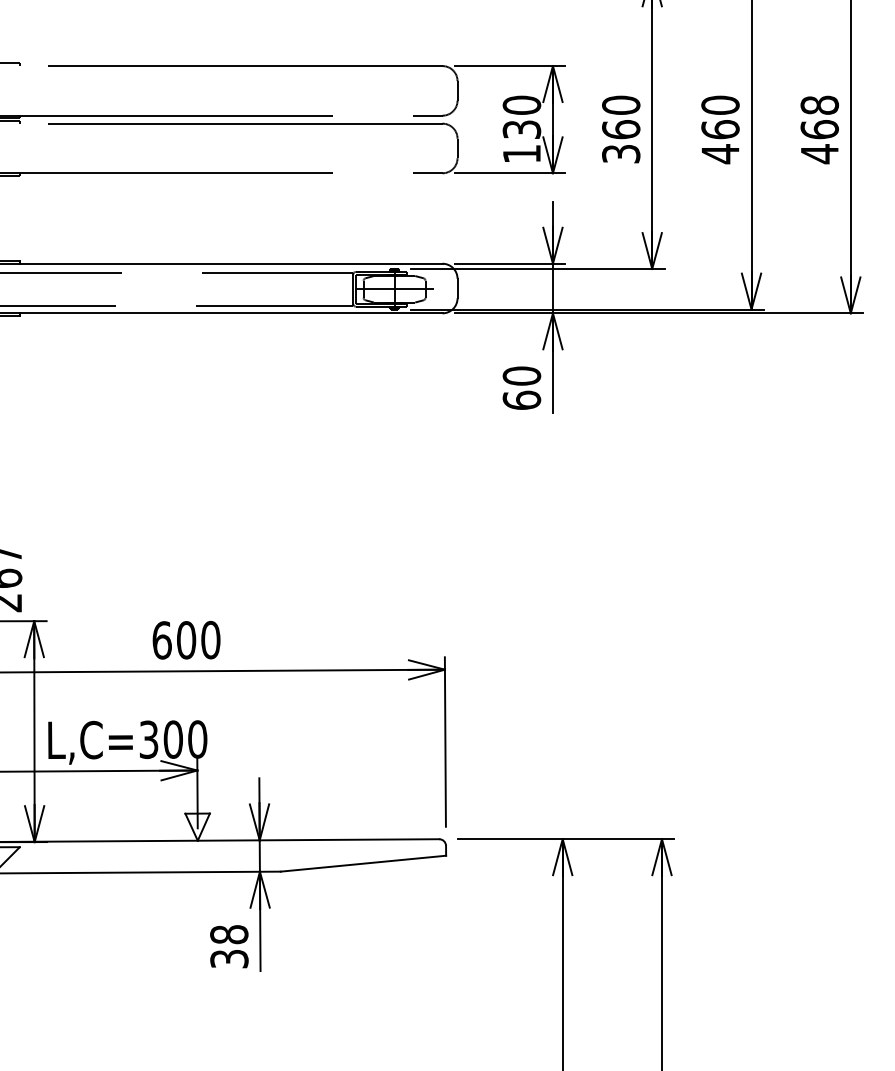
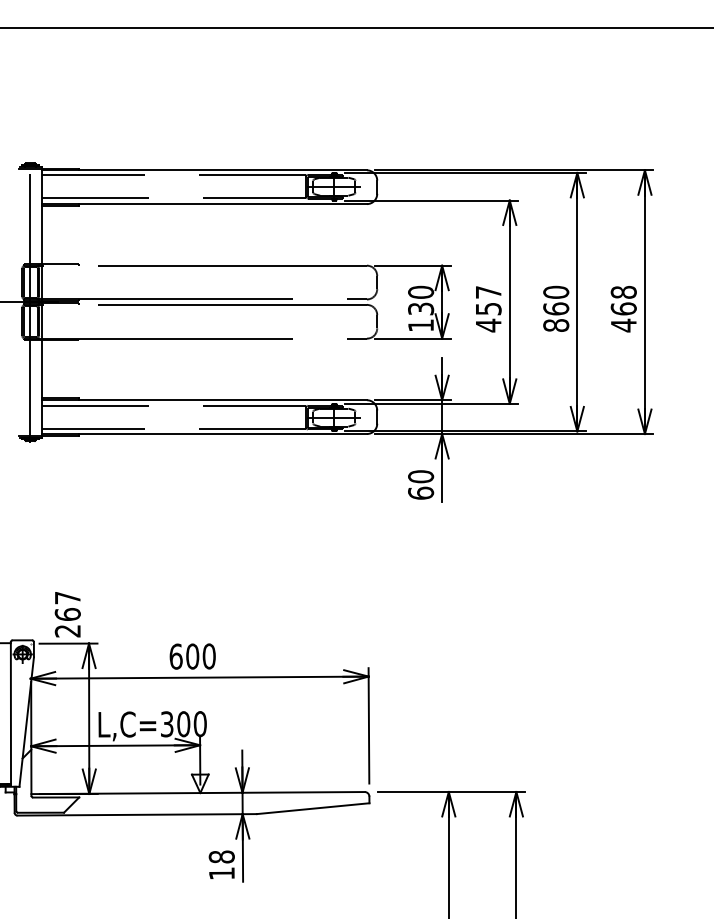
text: (621, 128) -> (488, 308), 360 -> 457
text: (720, 153) -> (556, 325), 460 -> 860
text: (228, 958) -> (221, 873), 38 -> 18

